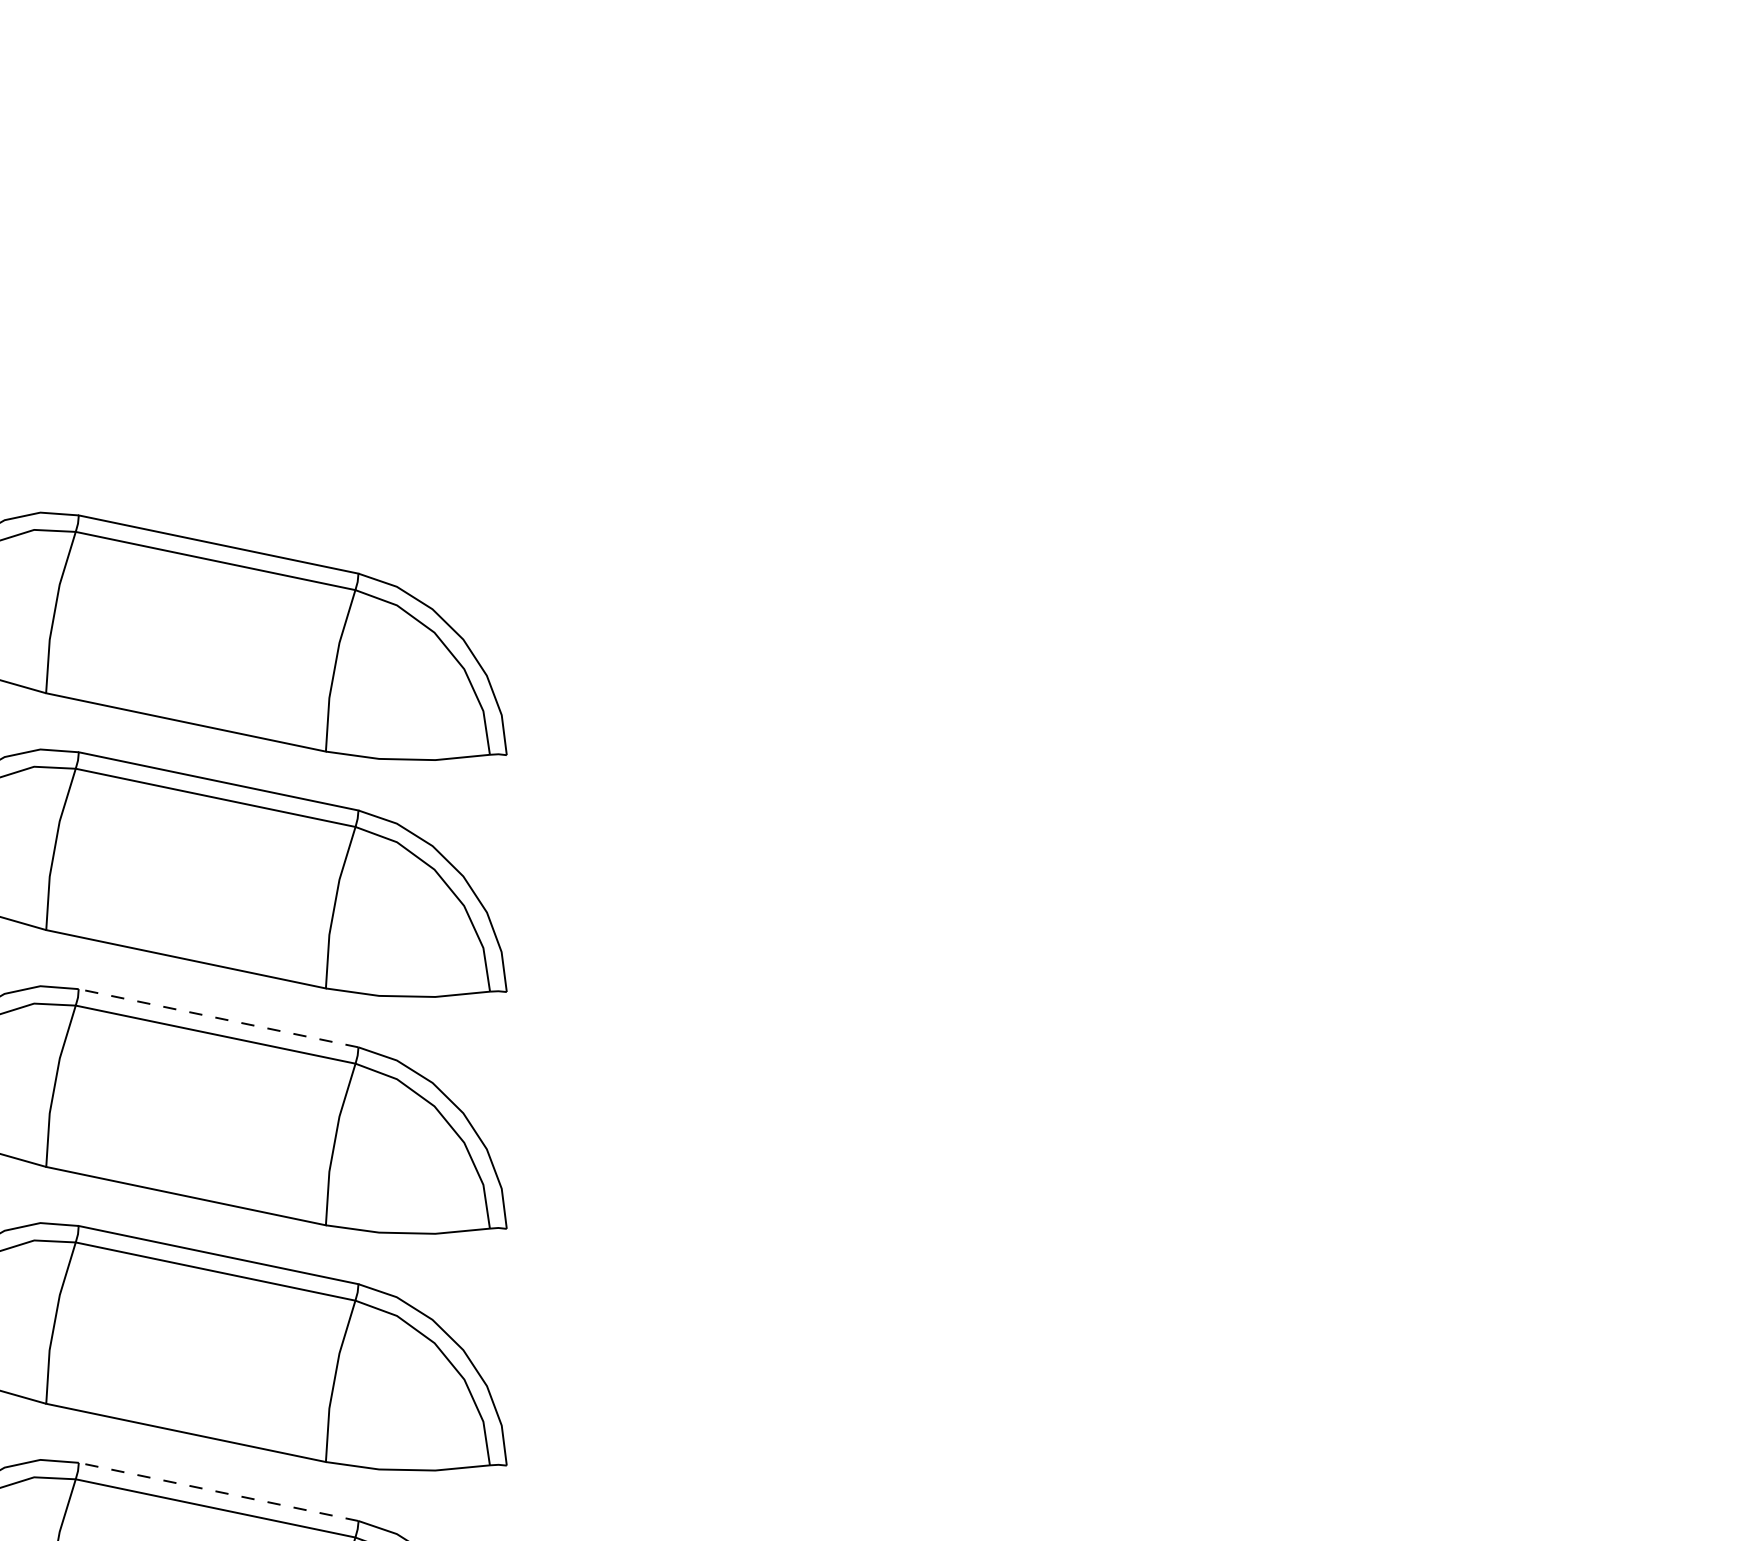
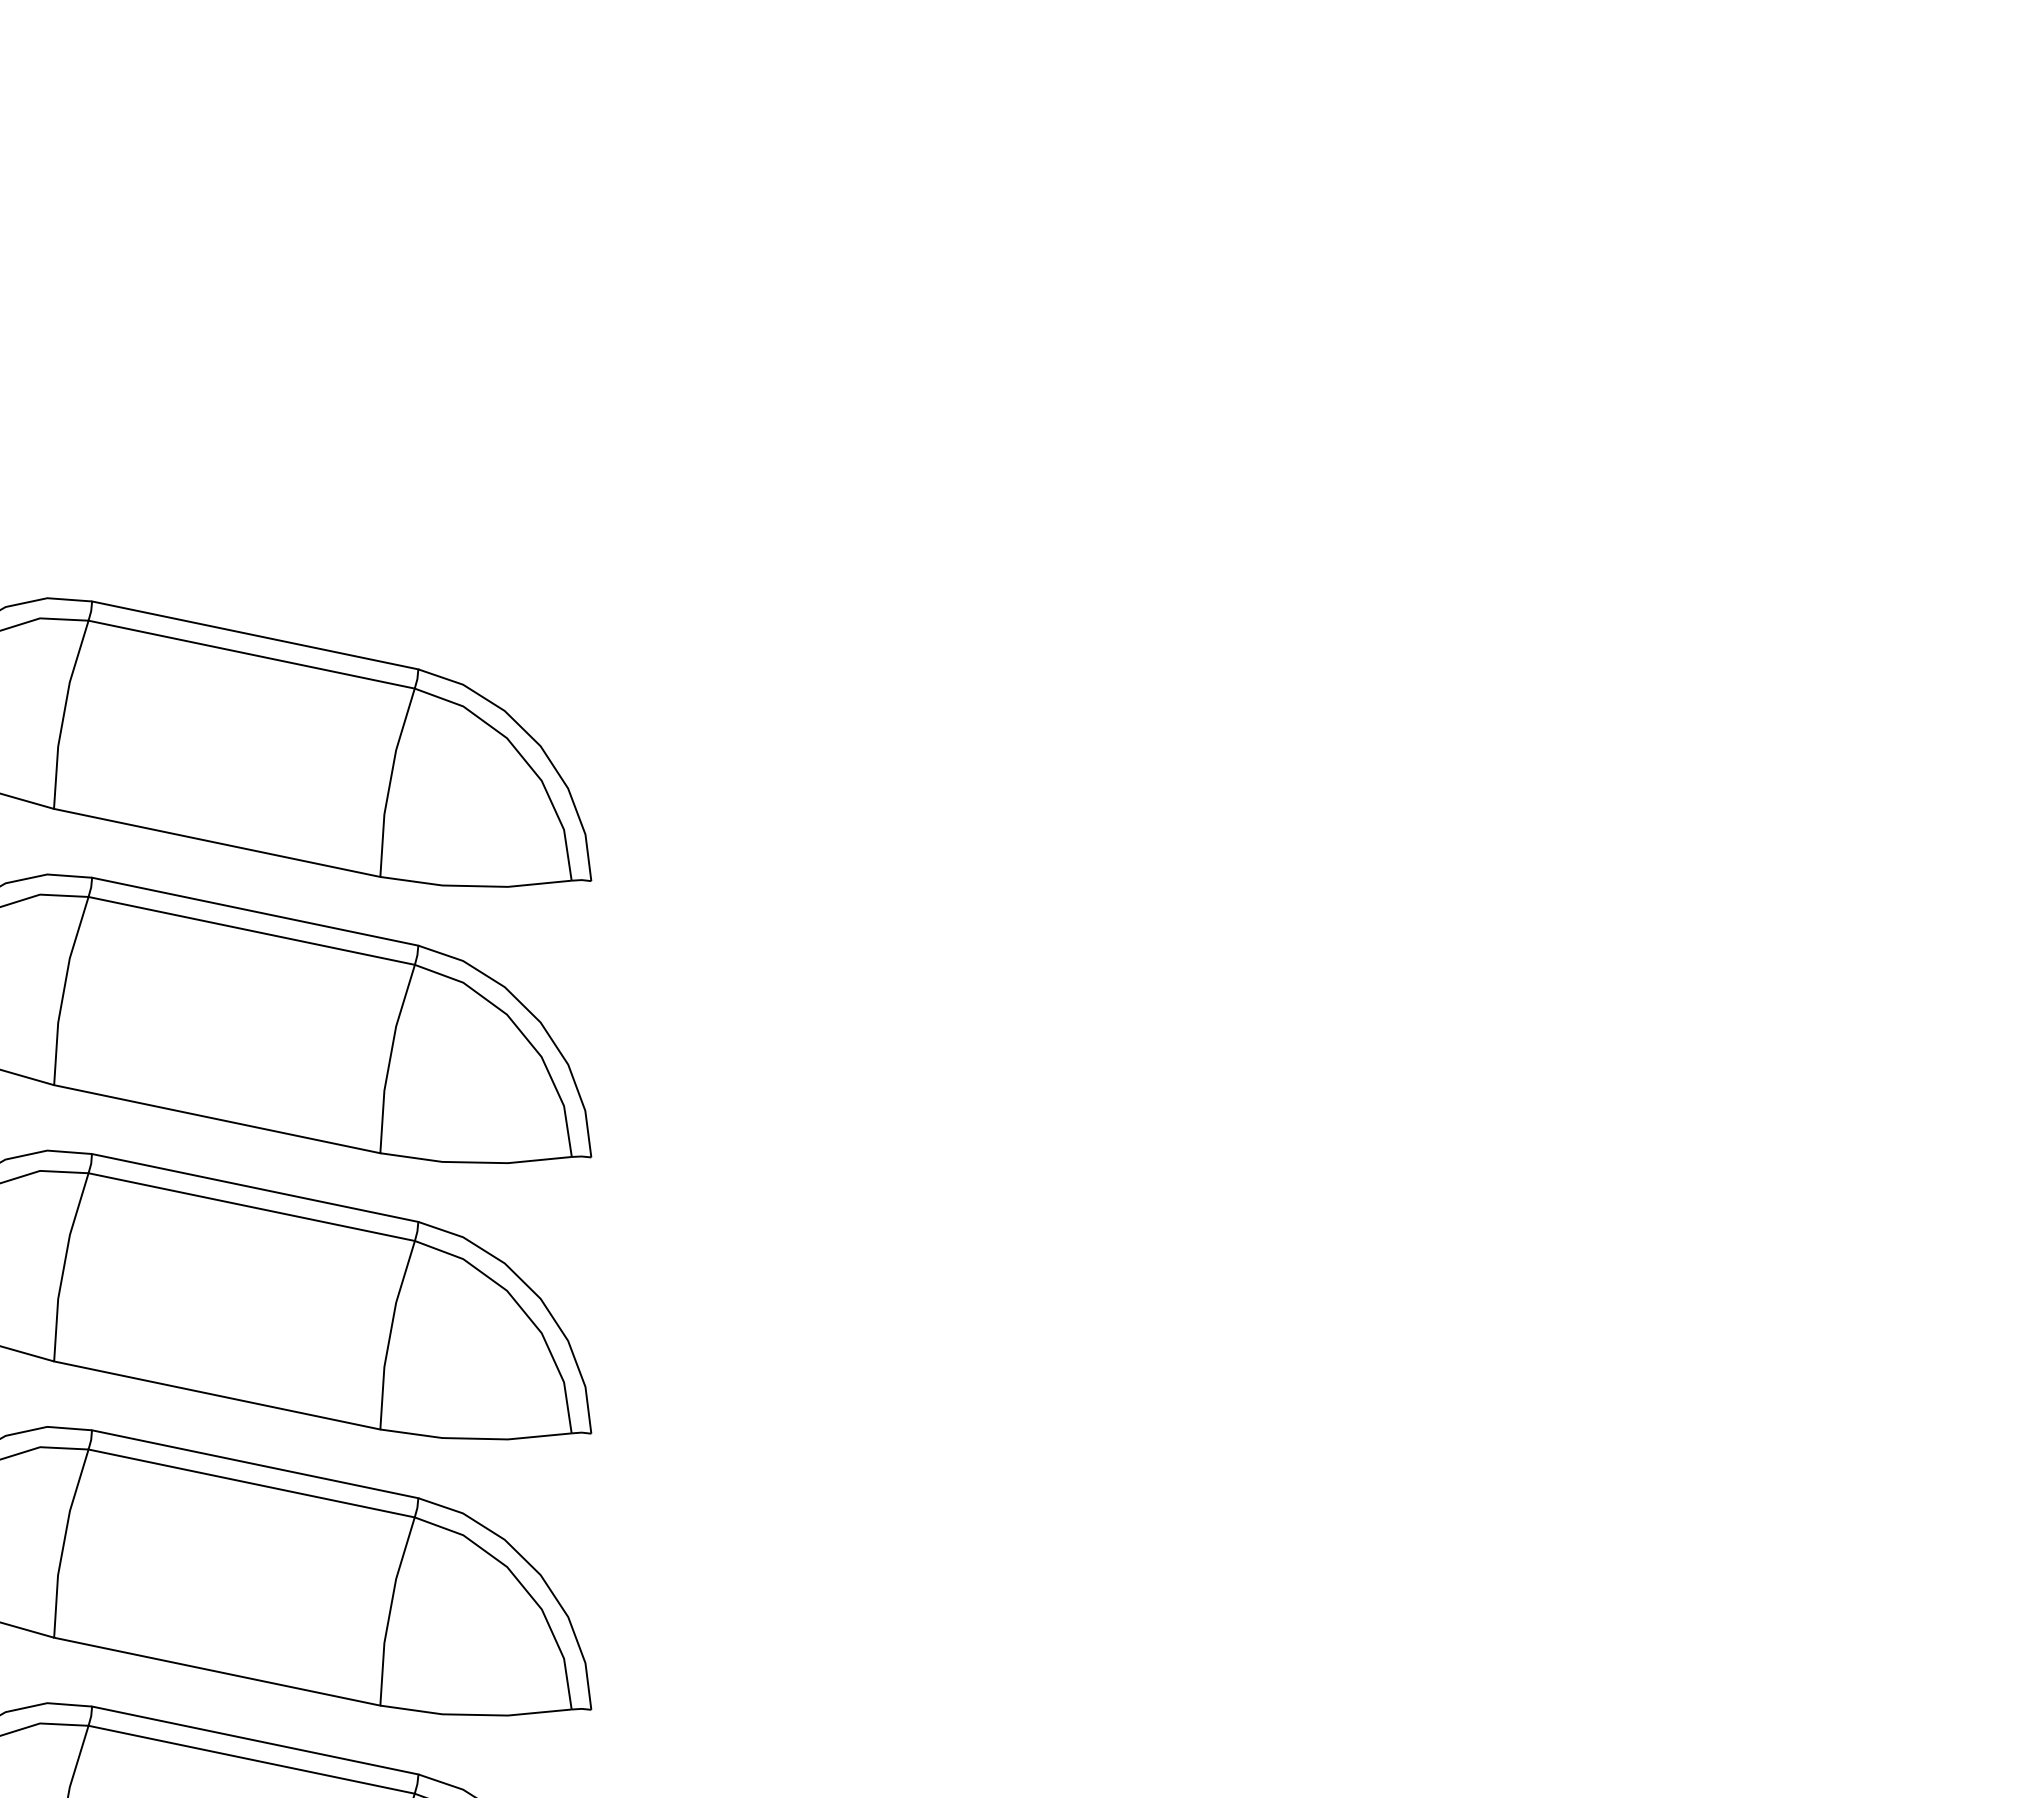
line: (218, 1017) -> (255, 1187), dashed -> solid
line: (218, 1491) -> (255, 1740), dashed -> solid

